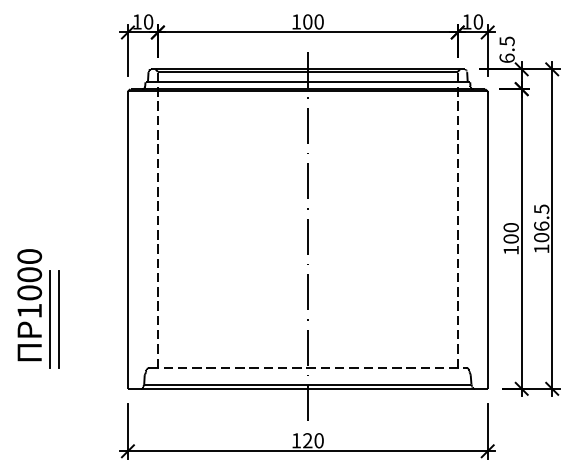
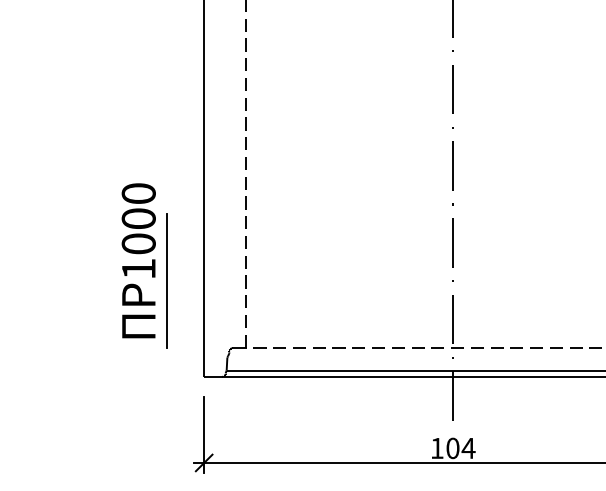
part: (33, 308) -> (144, 265), moved
line: (59, 319) -> (109, 280), removed
text: (313, 440) -> (460, 448), 120 -> 104

